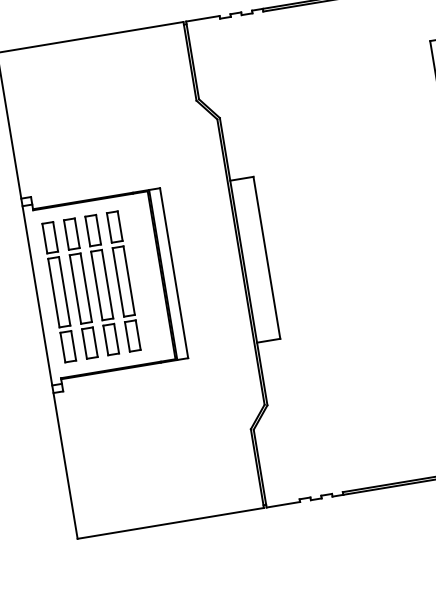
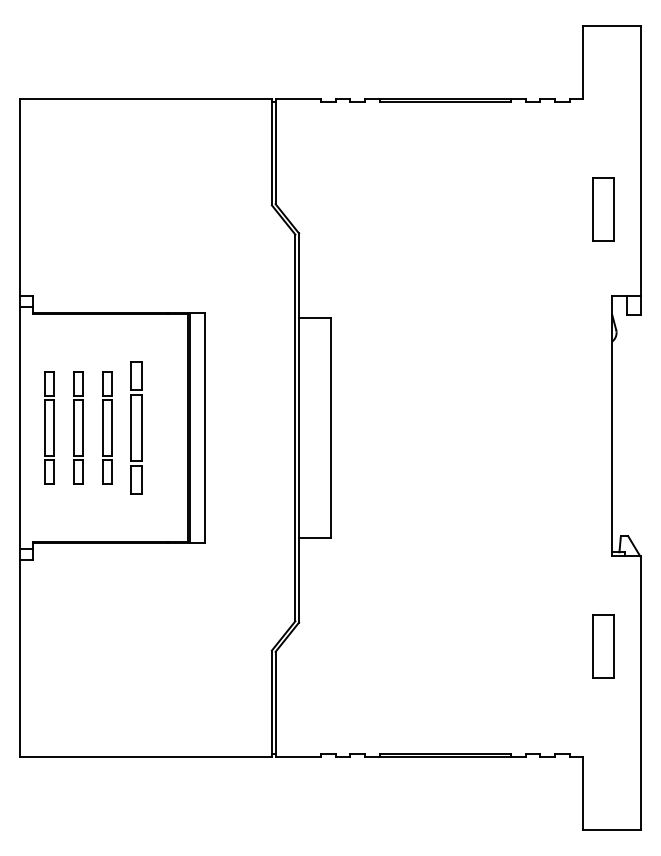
part: (123, 281) -> (136, 427), size x0.7
part: (102, 284) -> (107, 427), size x0.6
part: (80, 288) -> (78, 427), size x0.6
part: (59, 291) -> (49, 427), size x0.6

